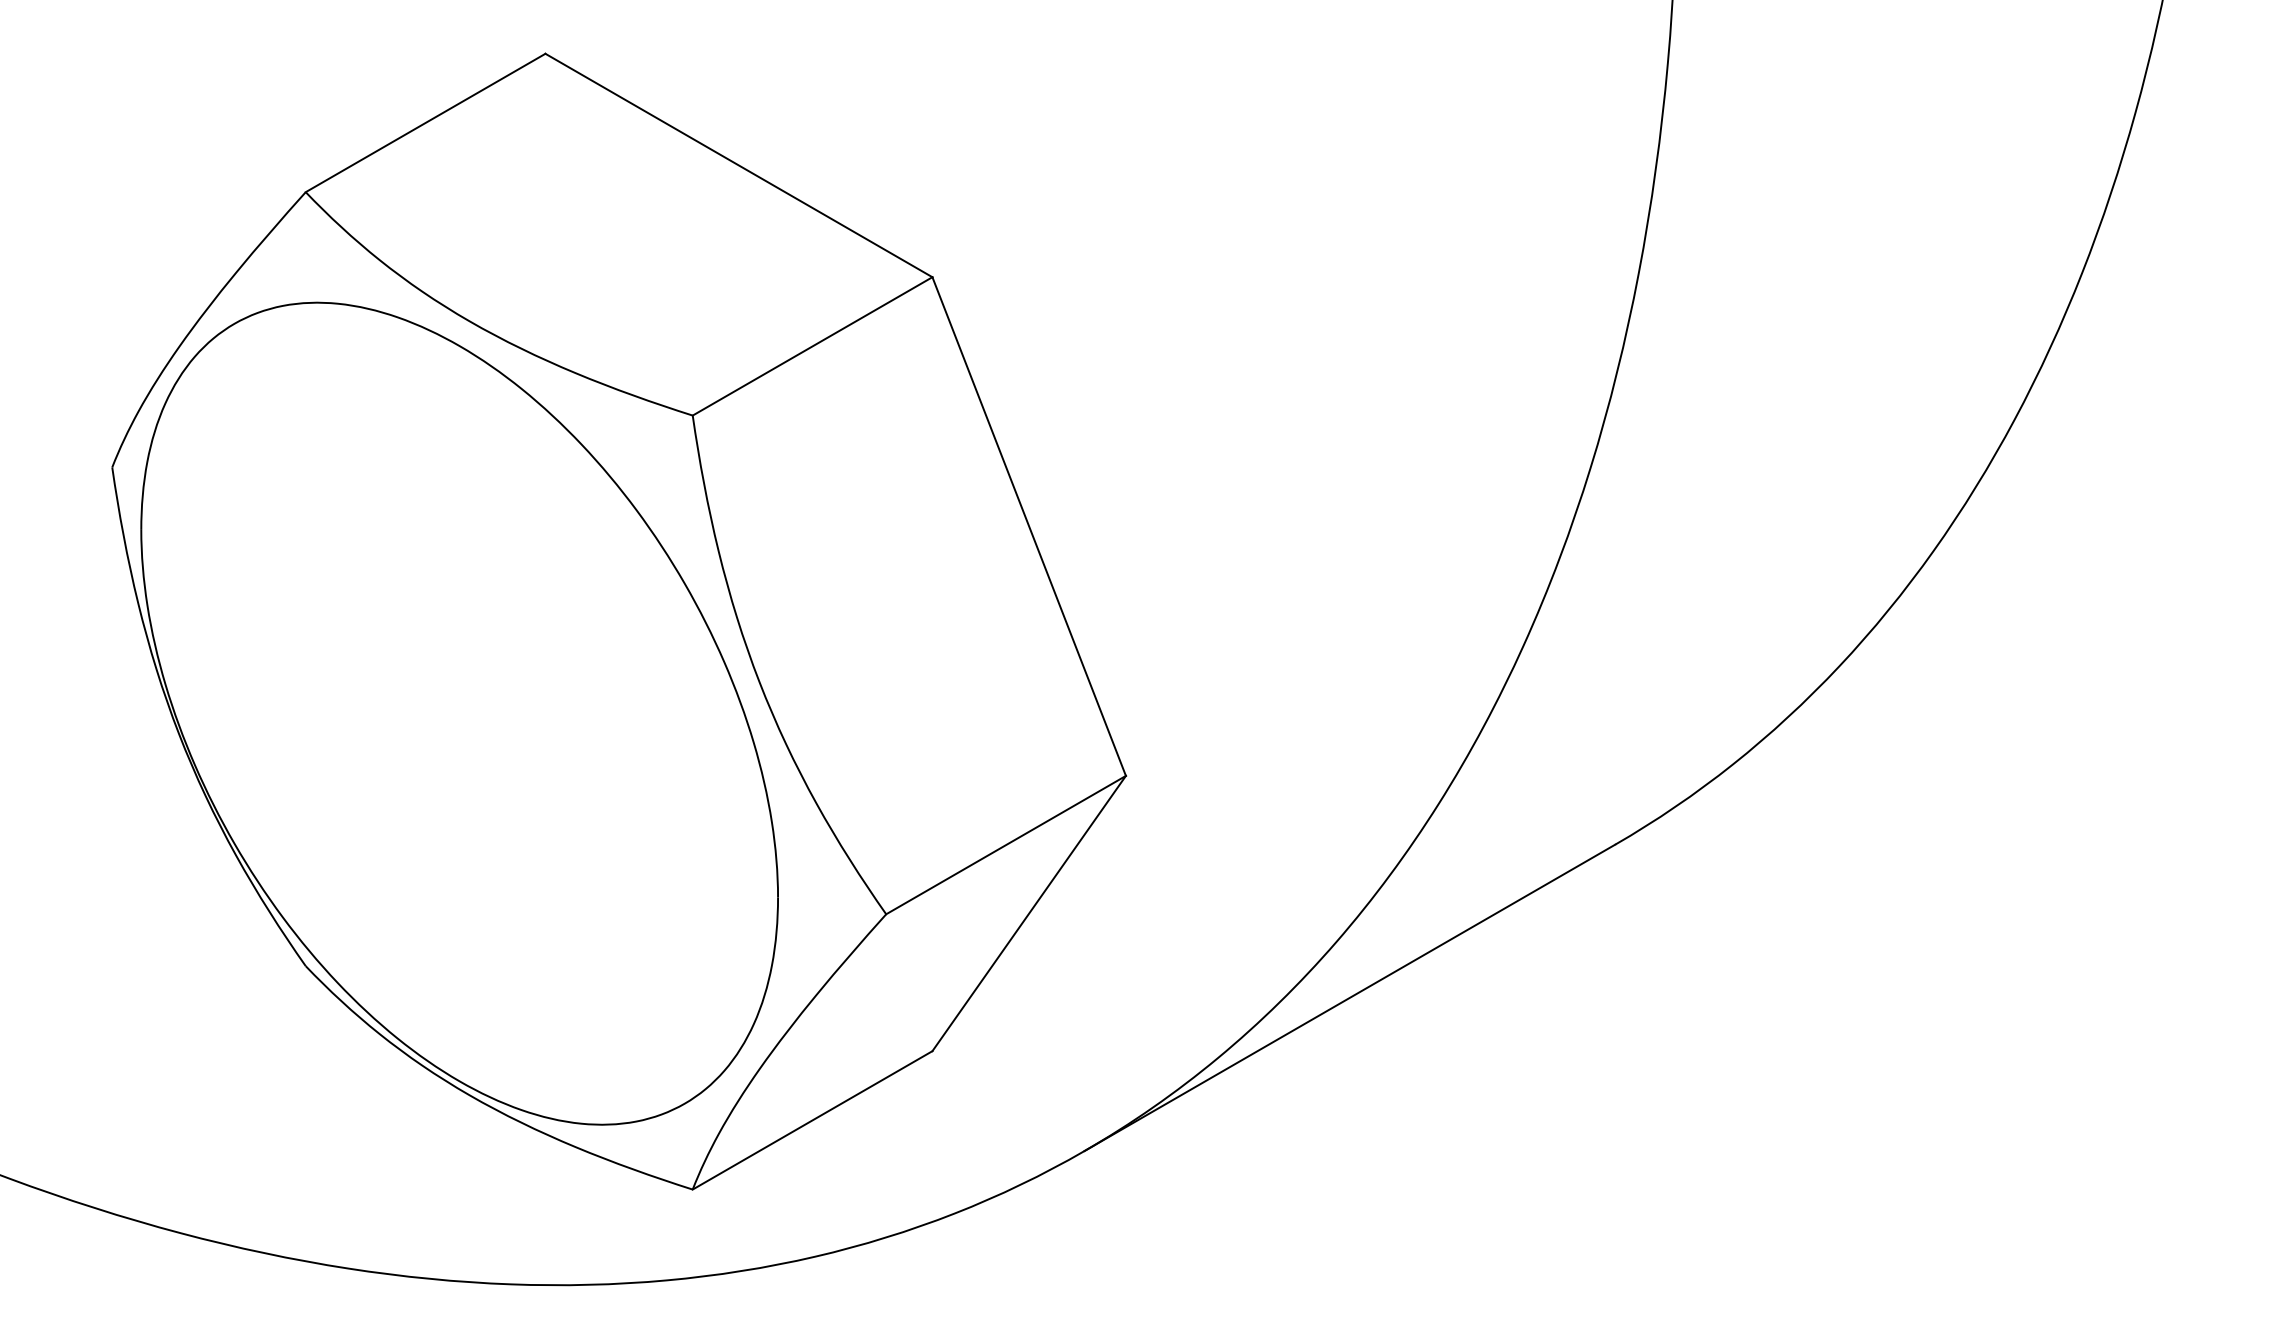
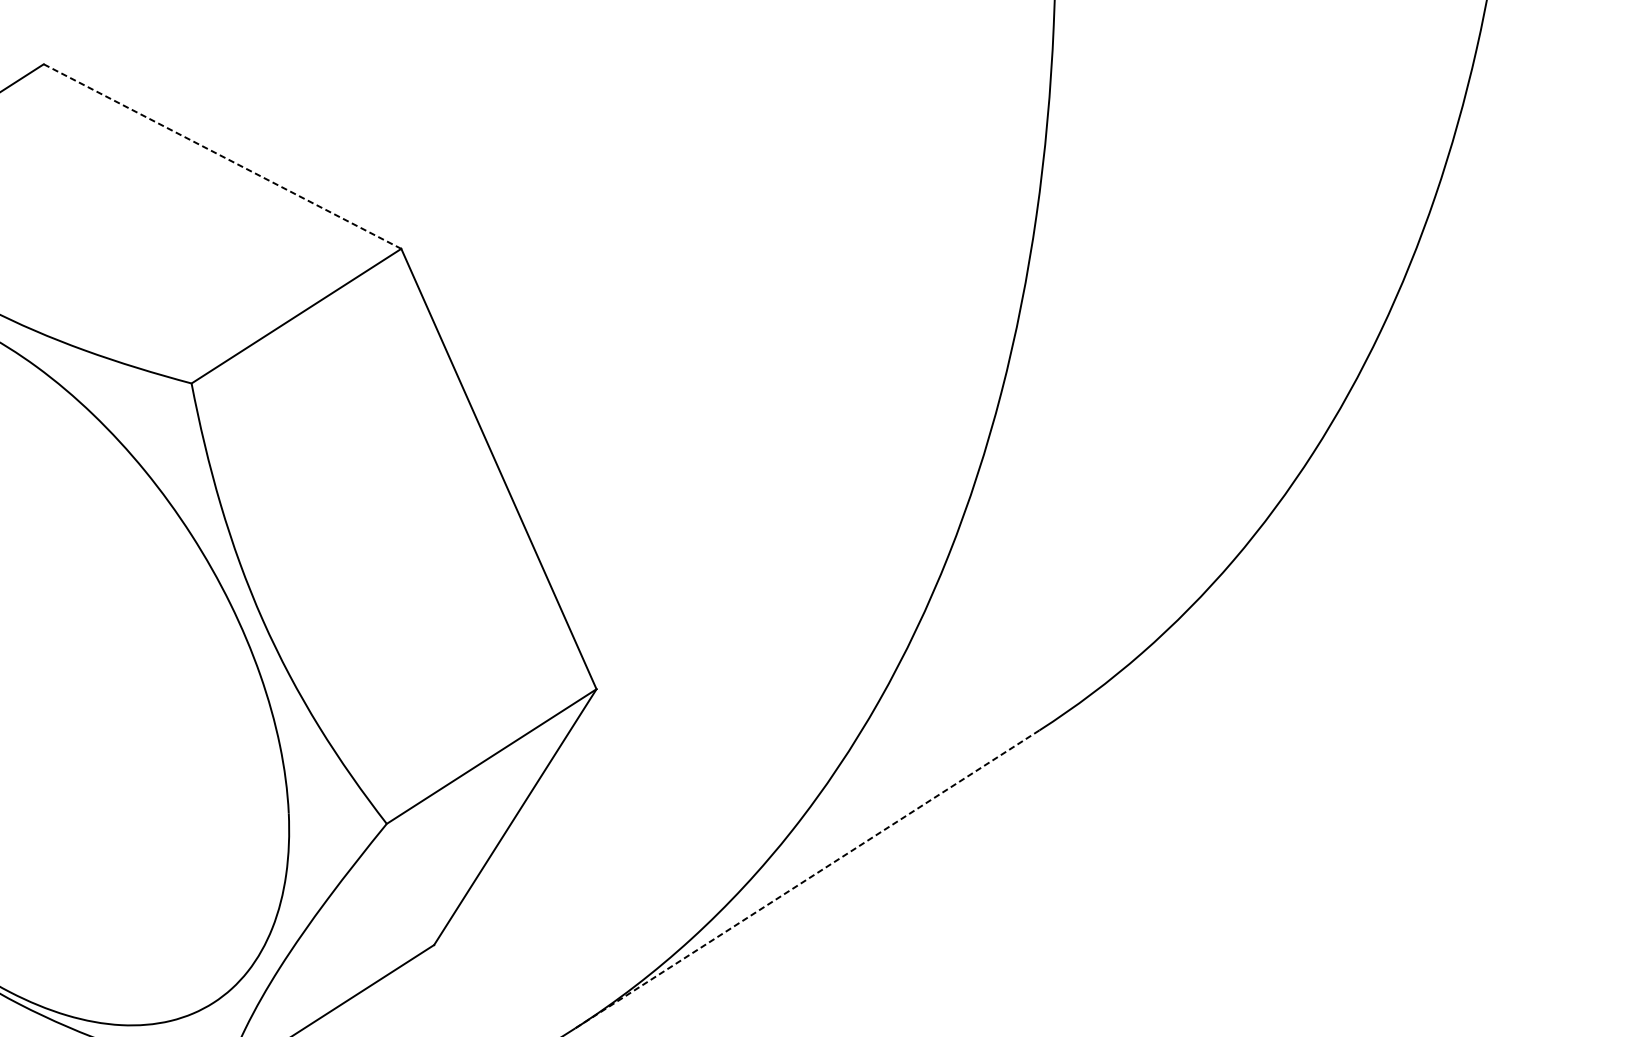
line: (739, 165) -> (223, 156), solid -> dashed
line: (1349, 998) -> (807, 879), solid -> dashed

